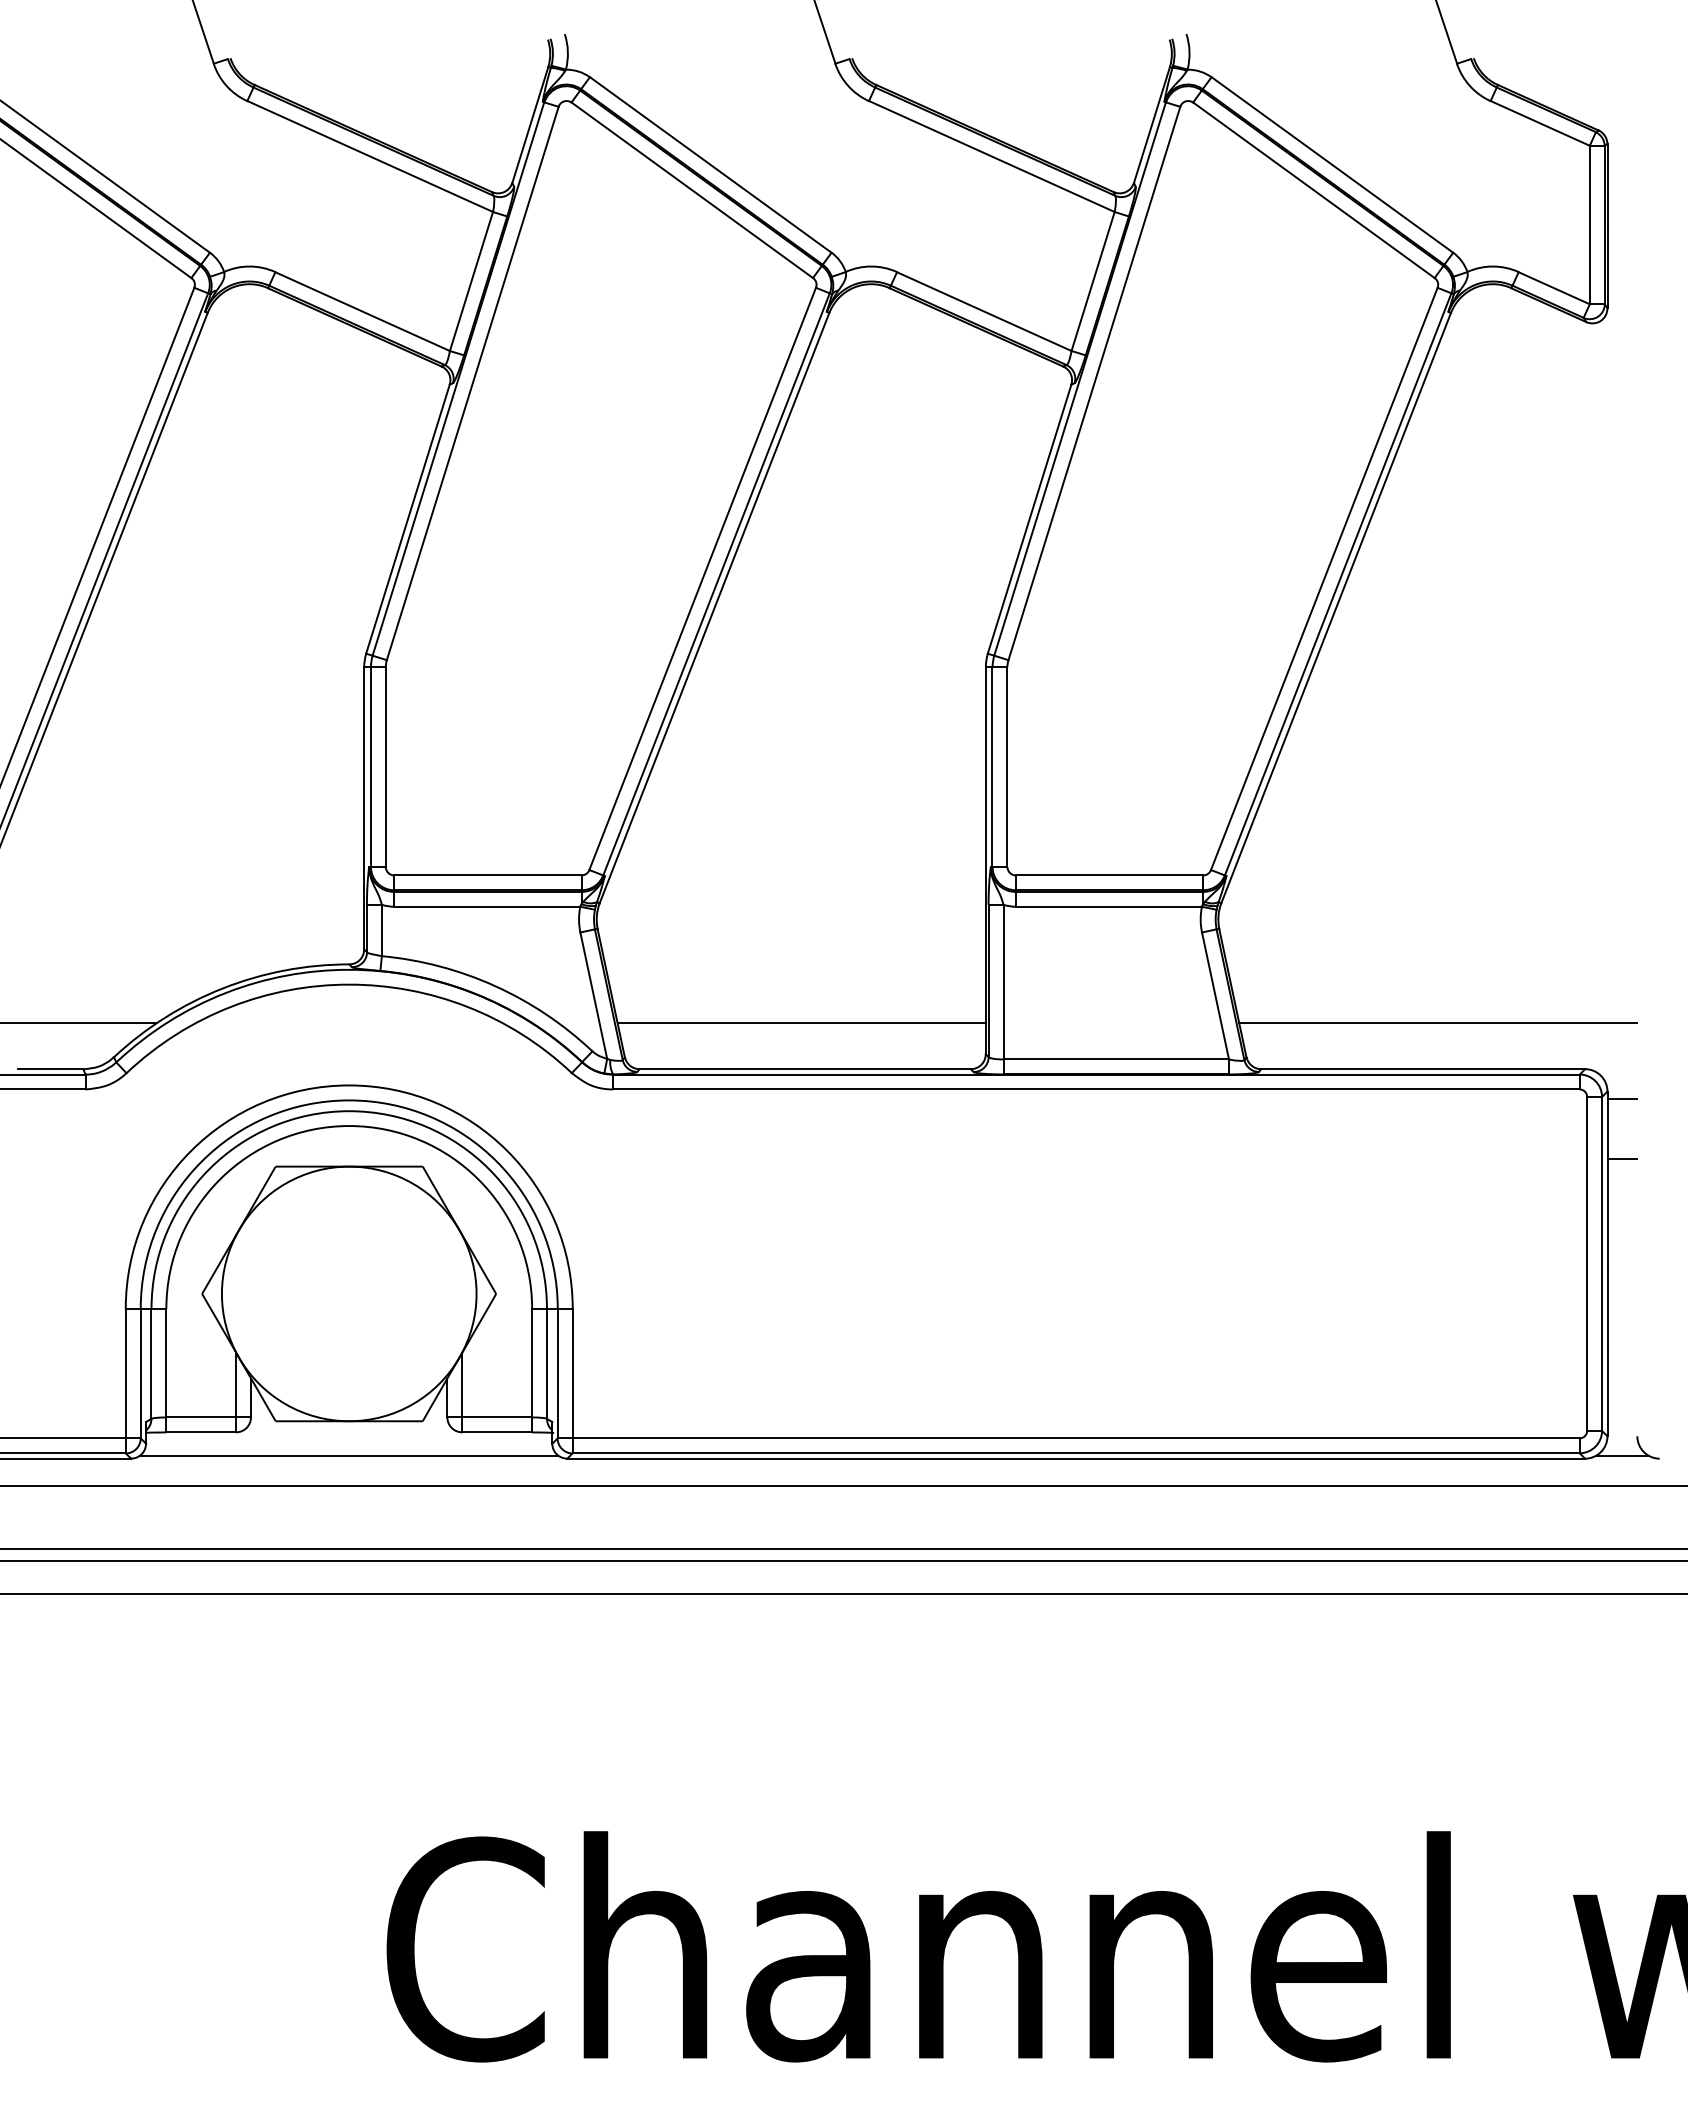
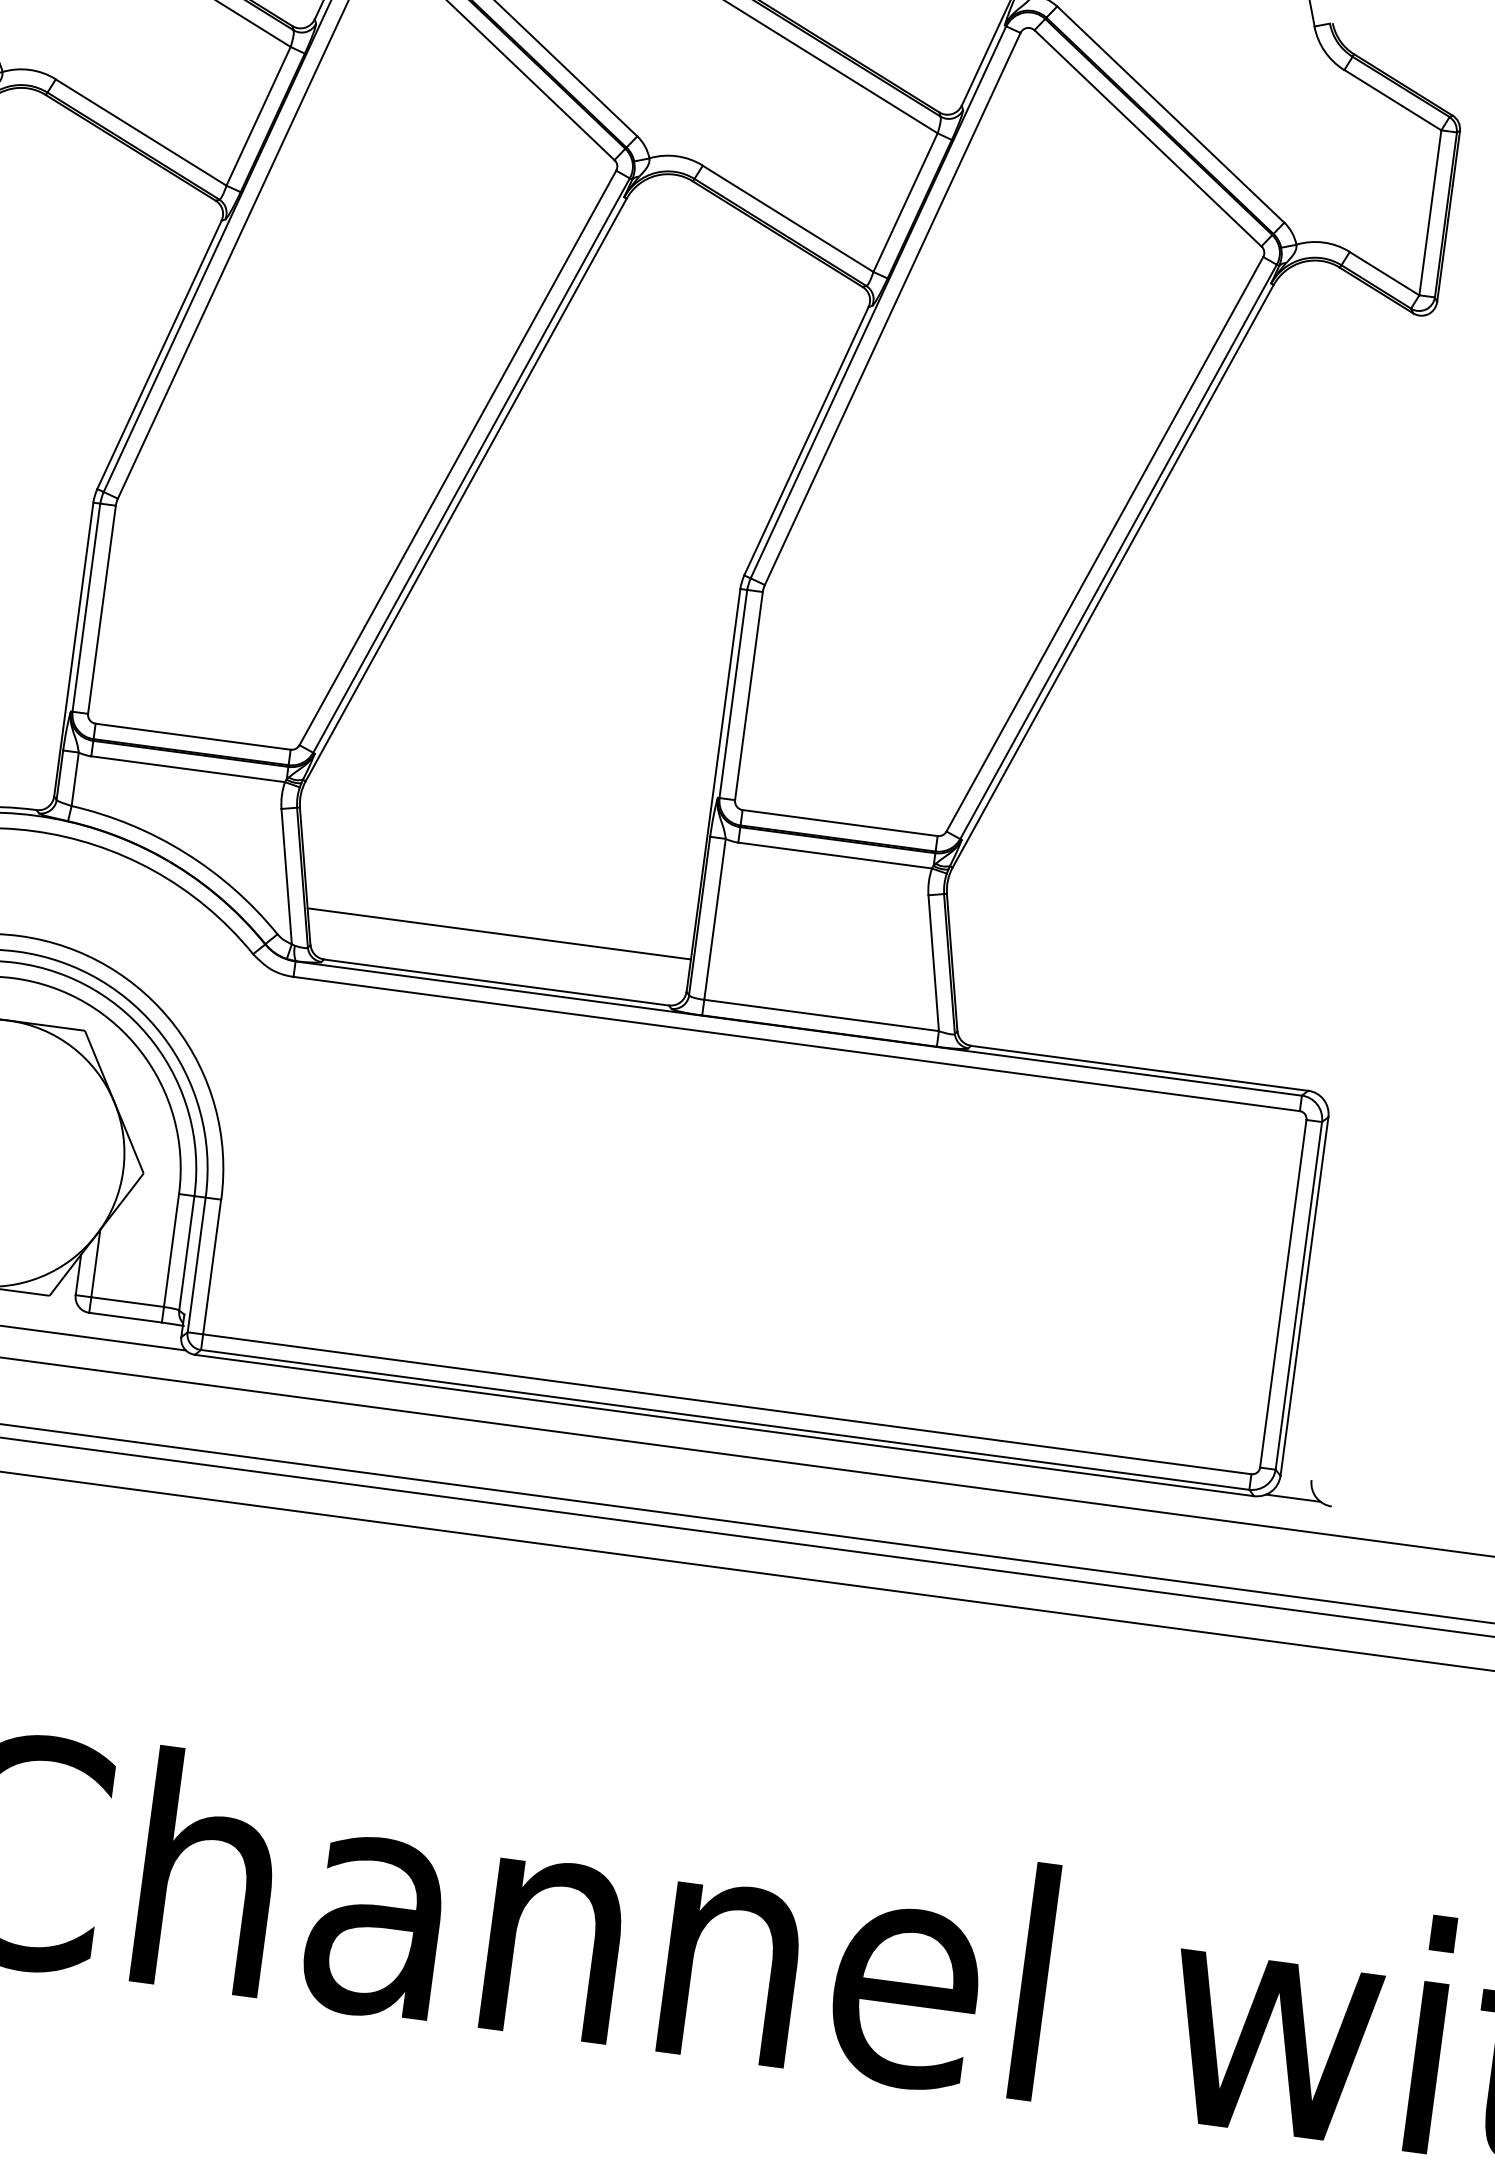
line: (1438, 1022) -> (1162, 1021), removed
line: (1622, 1099) -> (1342, 1127), removed
line: (1622, 1159) -> (1334, 1189), removed

